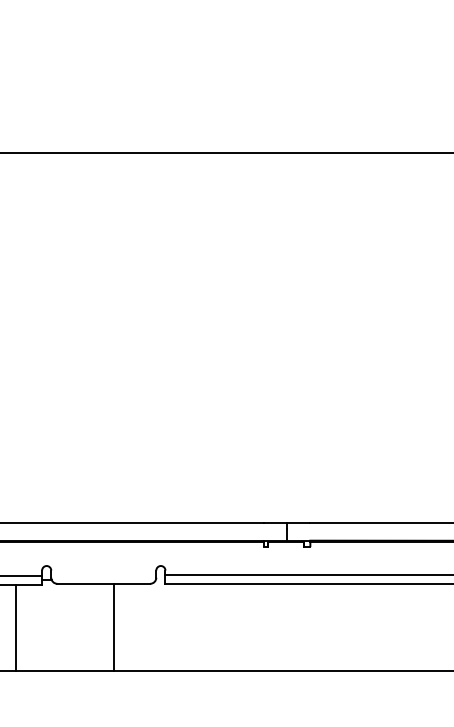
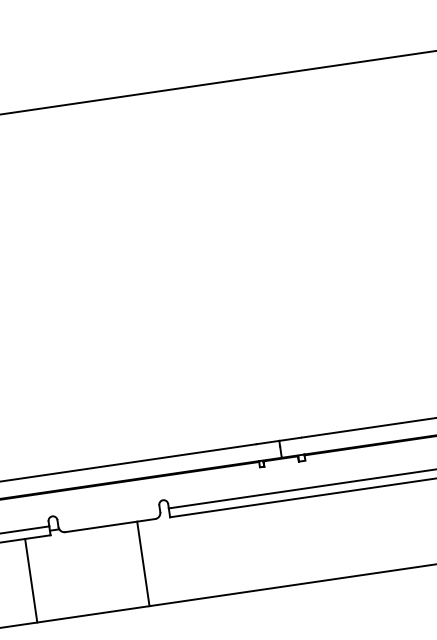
line: (113, 626) -> (143, 563), moved

